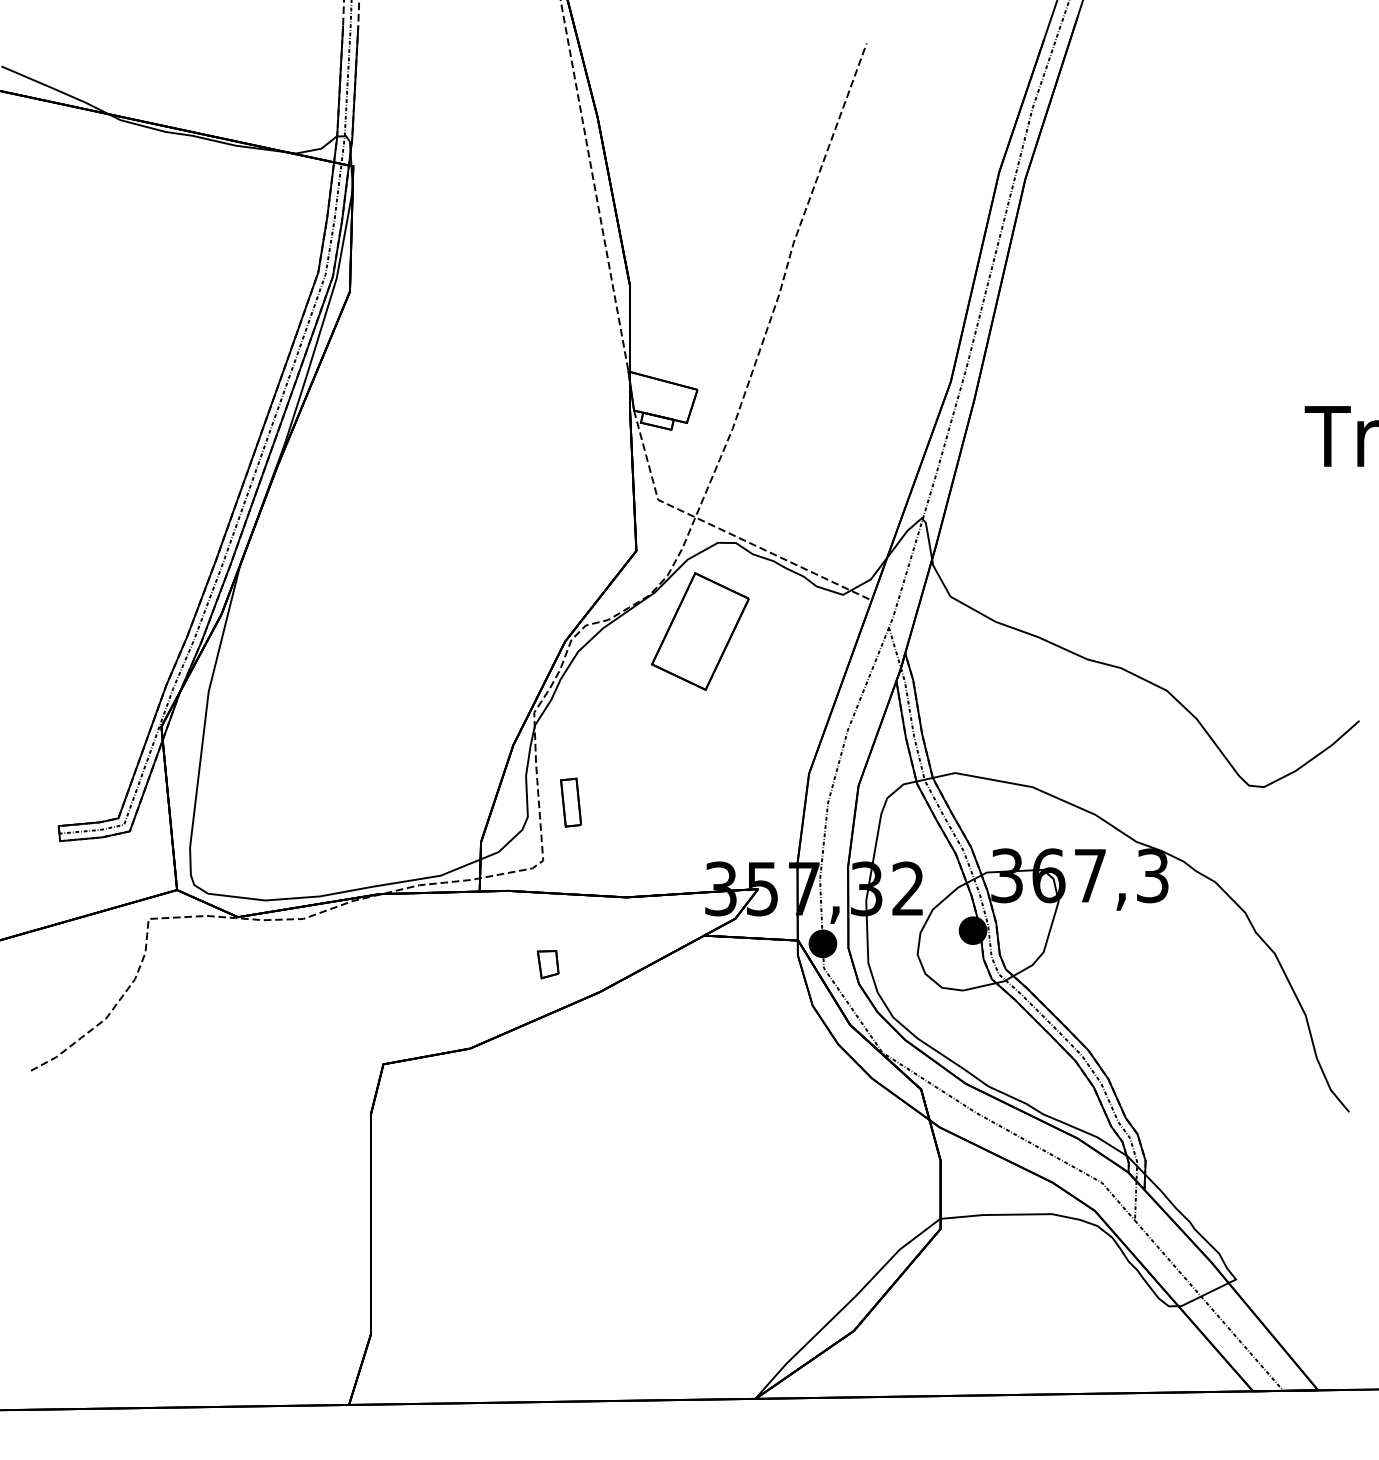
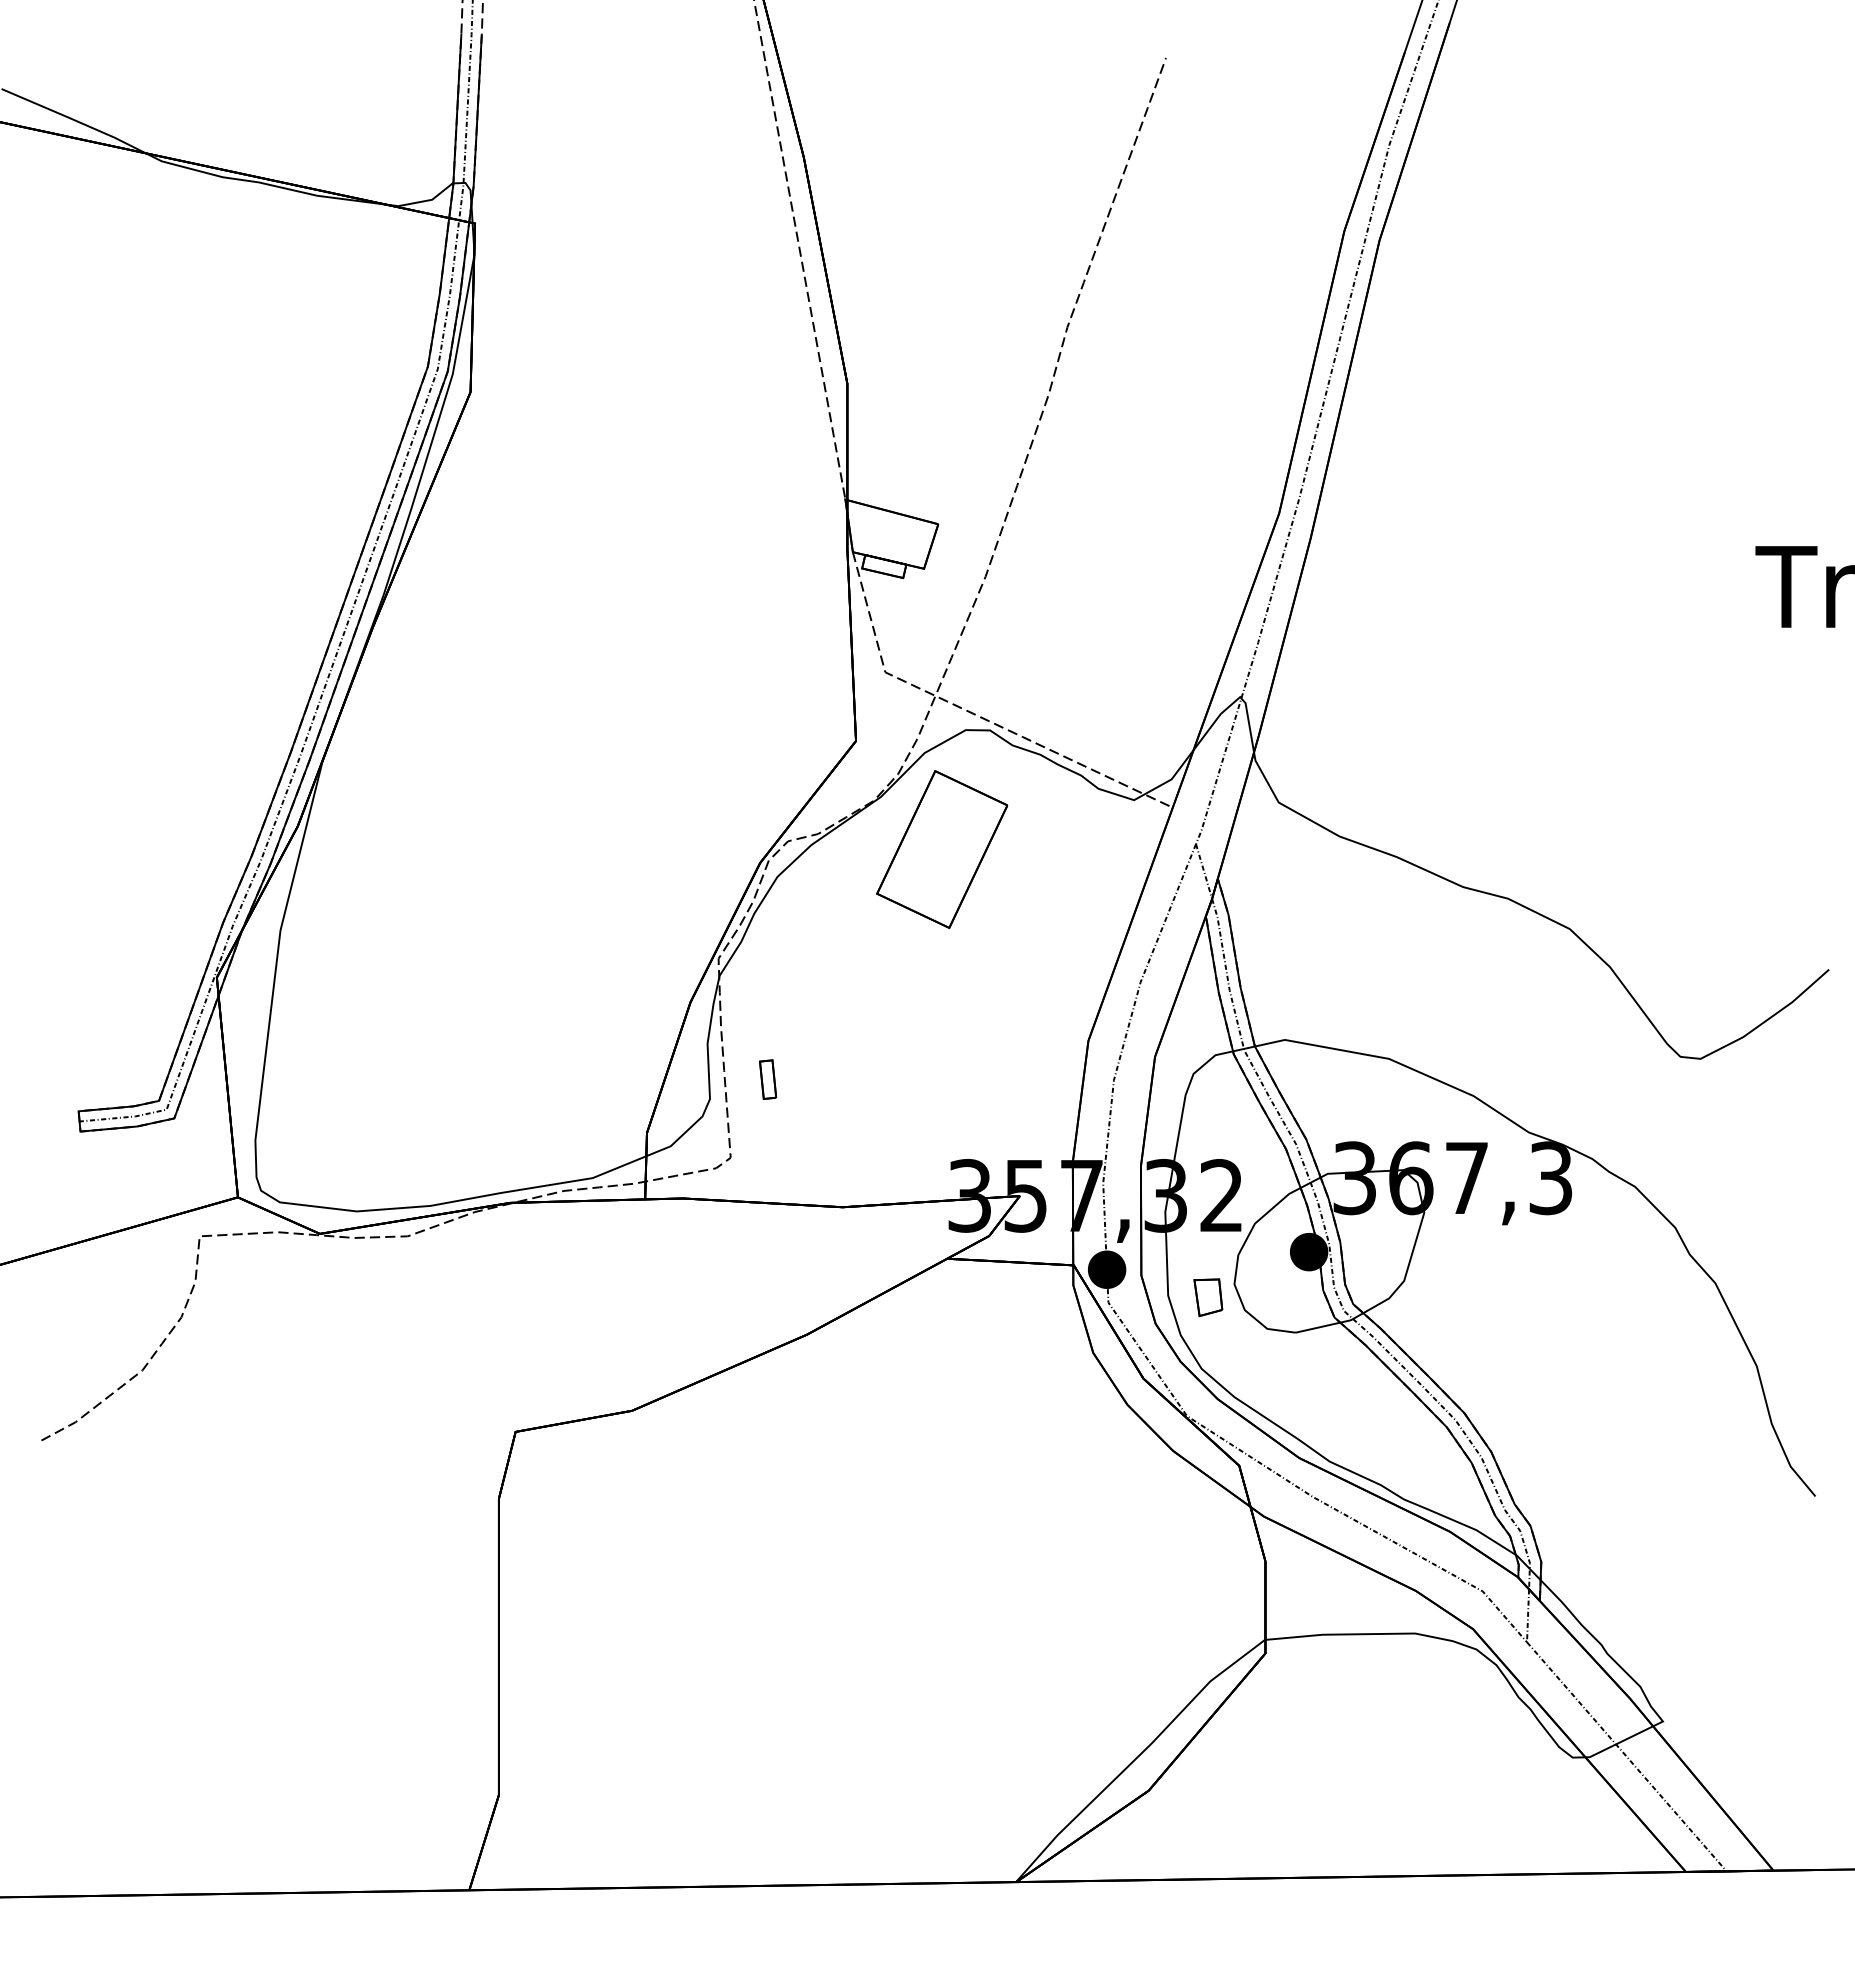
part: (570, 802) -> (767, 1079), size x0.6
part: (548, 964) -> (1208, 1297), moved

